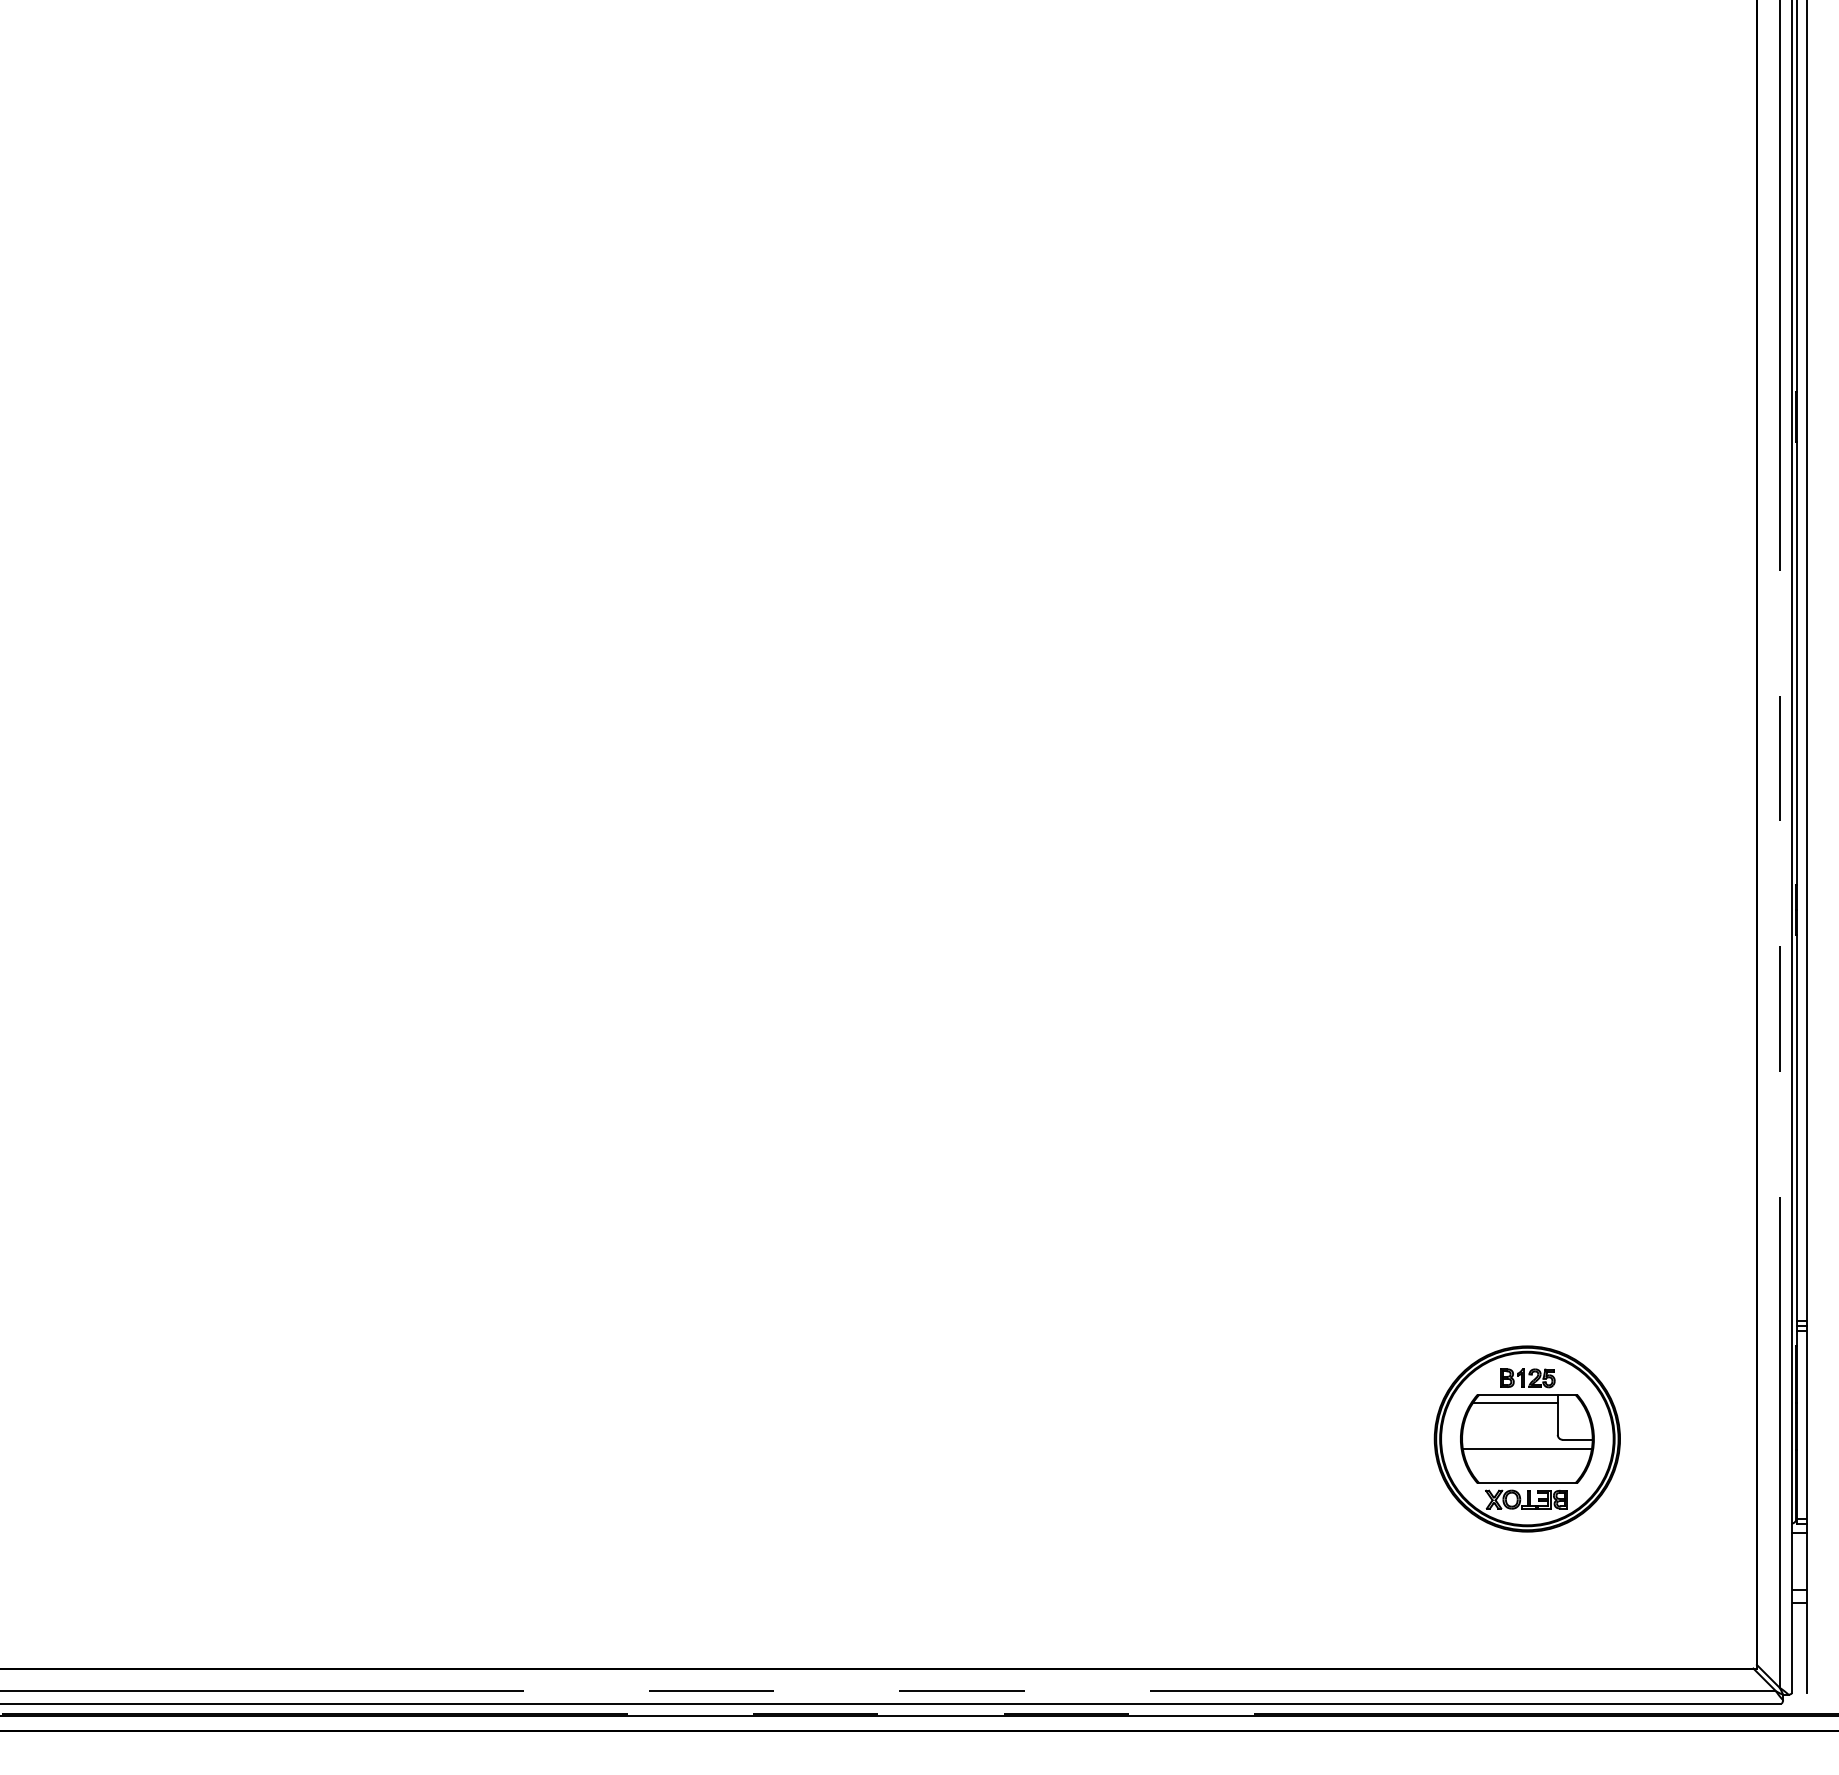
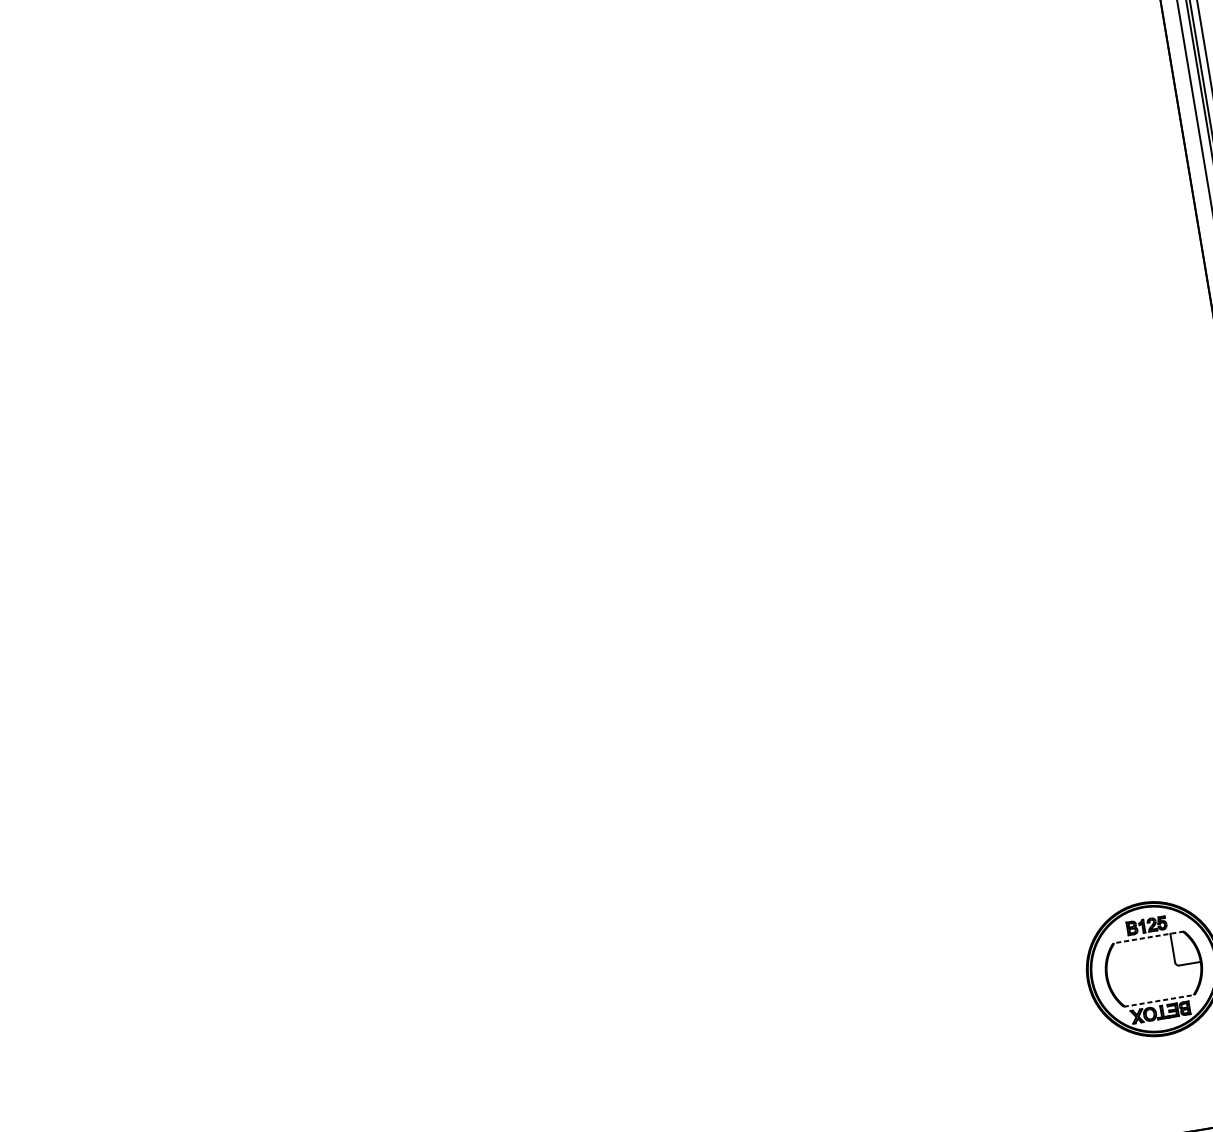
line: (1527, 1394) -> (1148, 937), solid -> dashed
line: (1515, 1402) -> (1141, 944), removed
line: (1526, 1449) -> (1154, 976), removed
line: (1527, 1483) -> (1159, 1000), solid -> dashed

